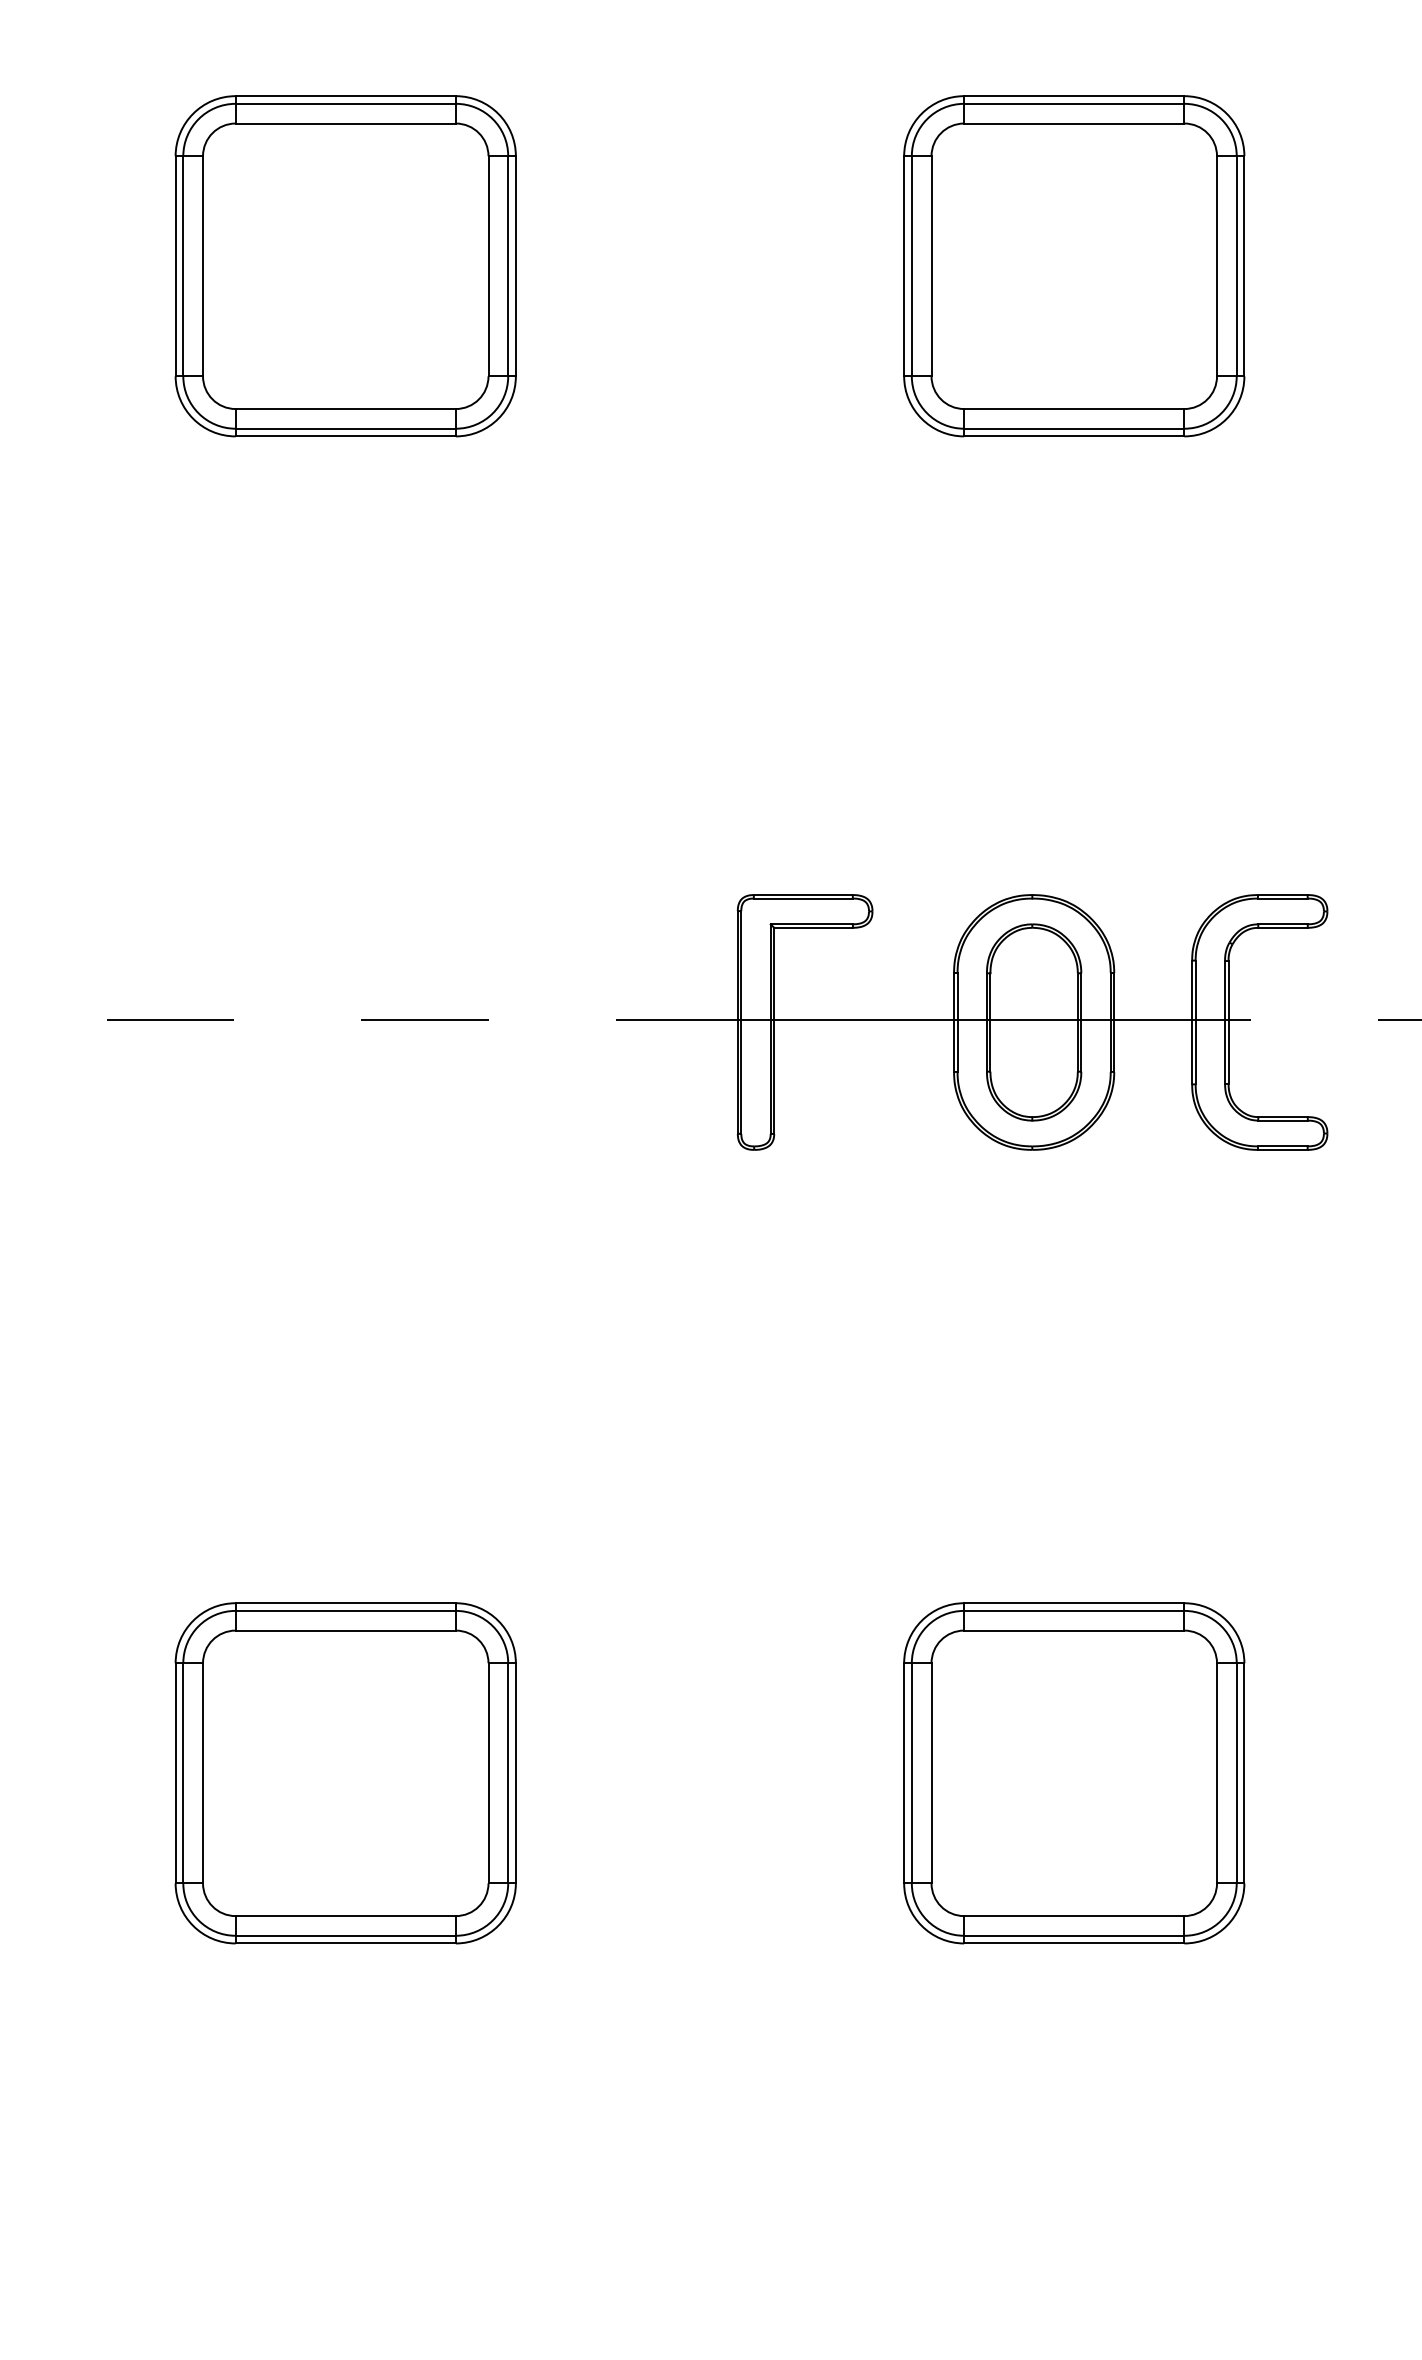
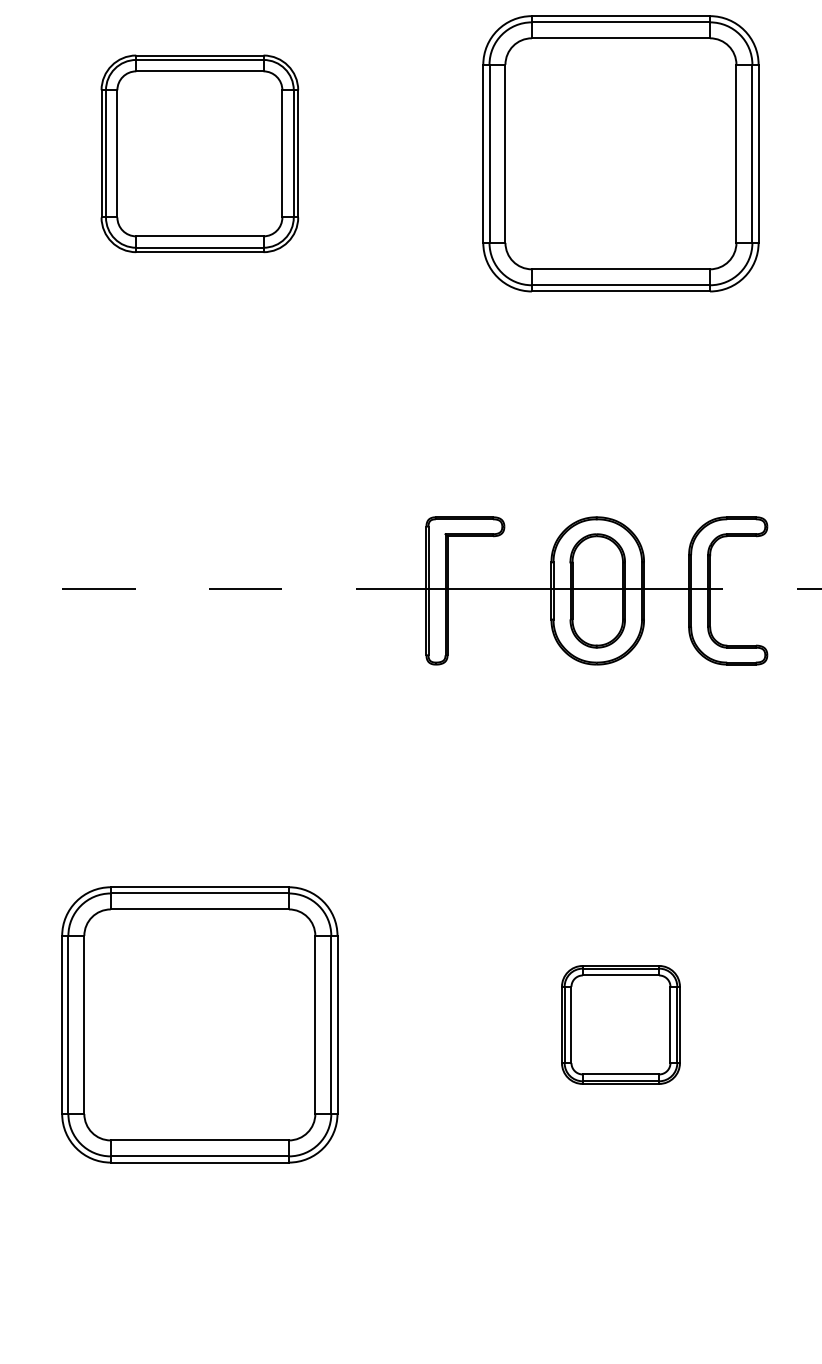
part: (1073, 265) -> (620, 153), size x1.4
part: (345, 1772) -> (199, 1024), size x1.4
part: (1073, 1772) -> (620, 1024), size x0.6

